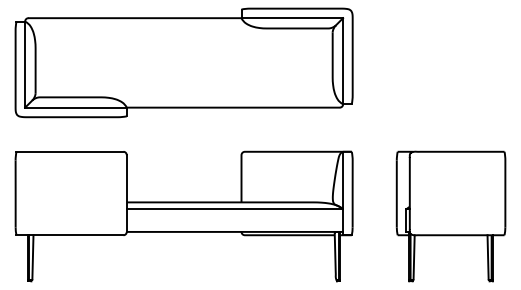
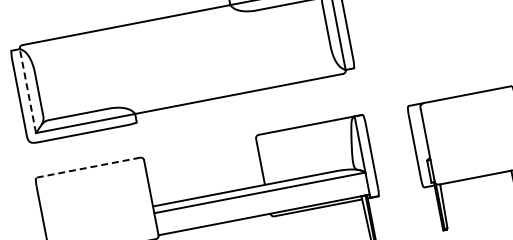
line: (25, 64) -> (28, 90), solid -> dashed
line: (69, 151) -> (87, 167), solid -> dashed

